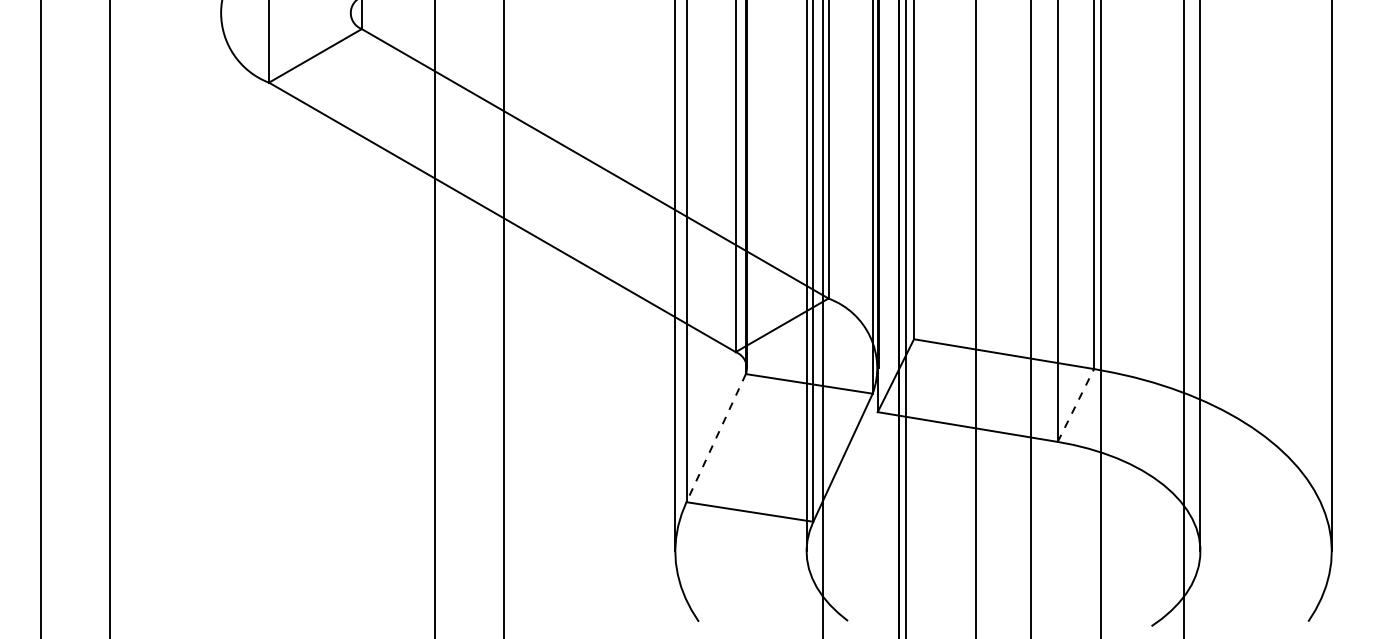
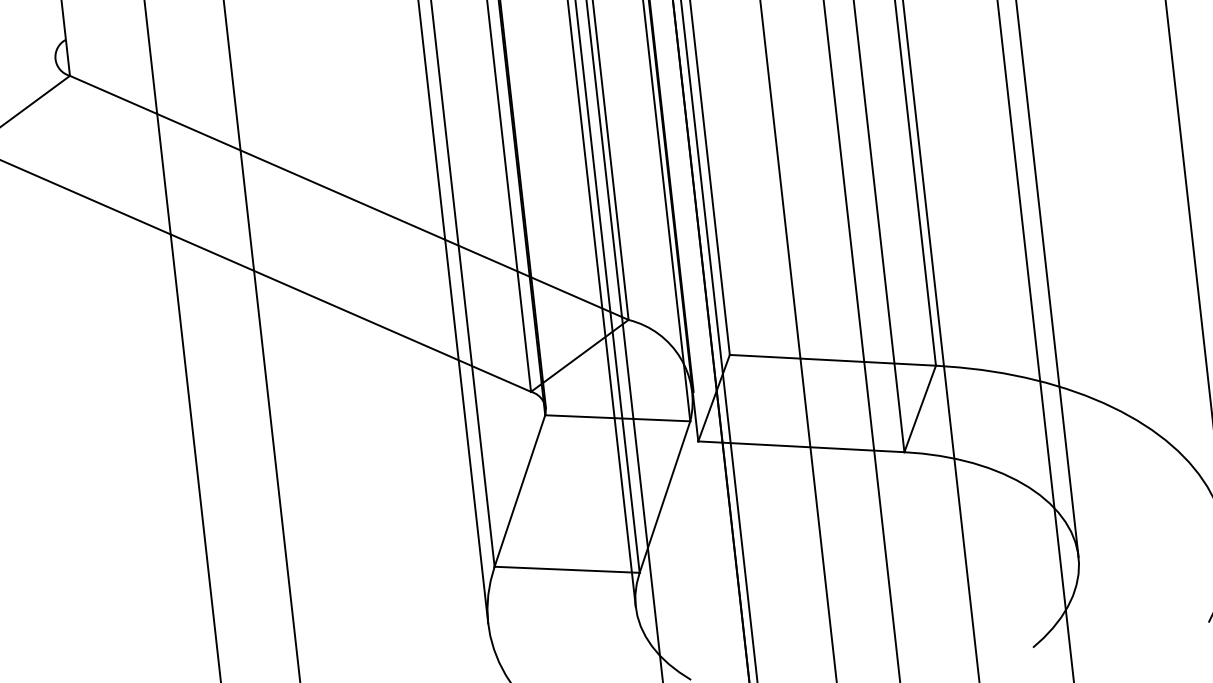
line: (1075, 405) -> (919, 409), dashed -> solid
line: (716, 438) -> (520, 491), dashed -> solid

